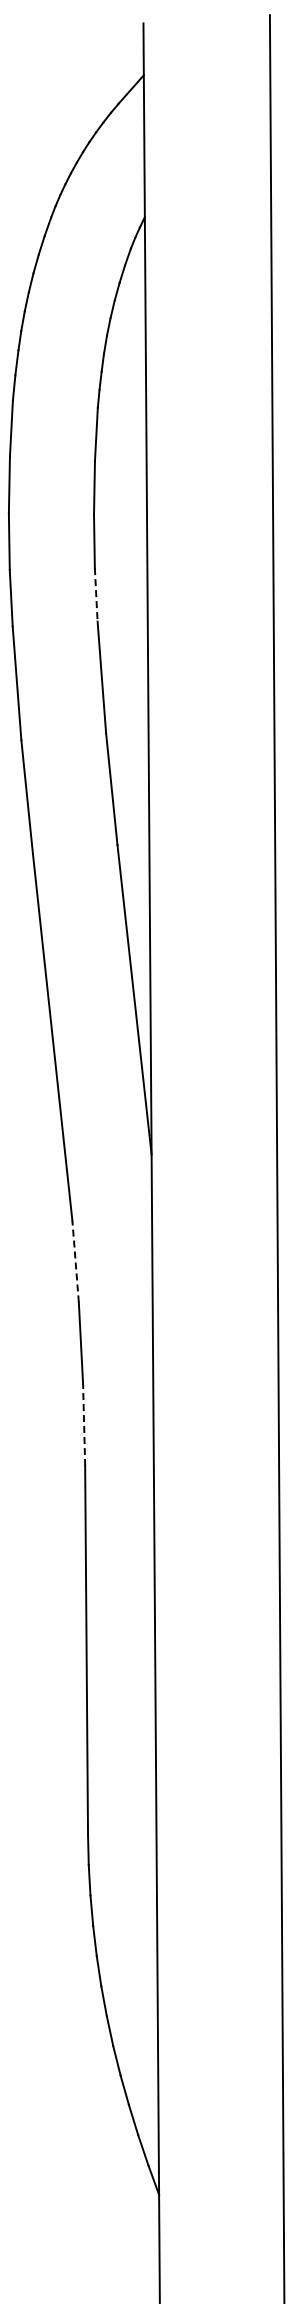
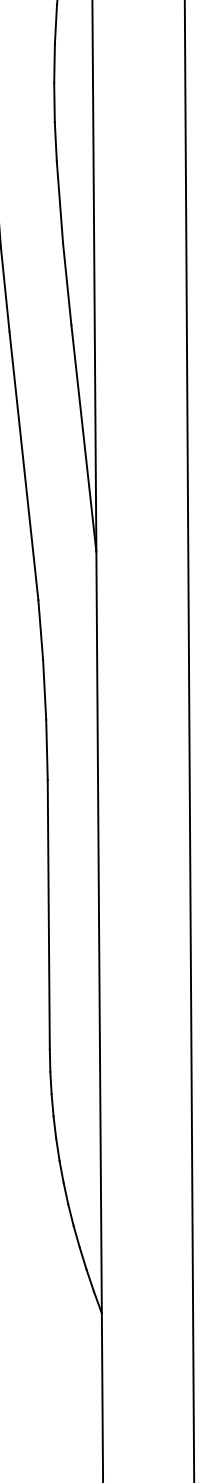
line: (96, 594) -> (56, 141), dashed -> solid
line: (75, 1261) -> (40, 630), dashed -> solid
line: (84, 1425) -> (47, 750), dashed -> solid

